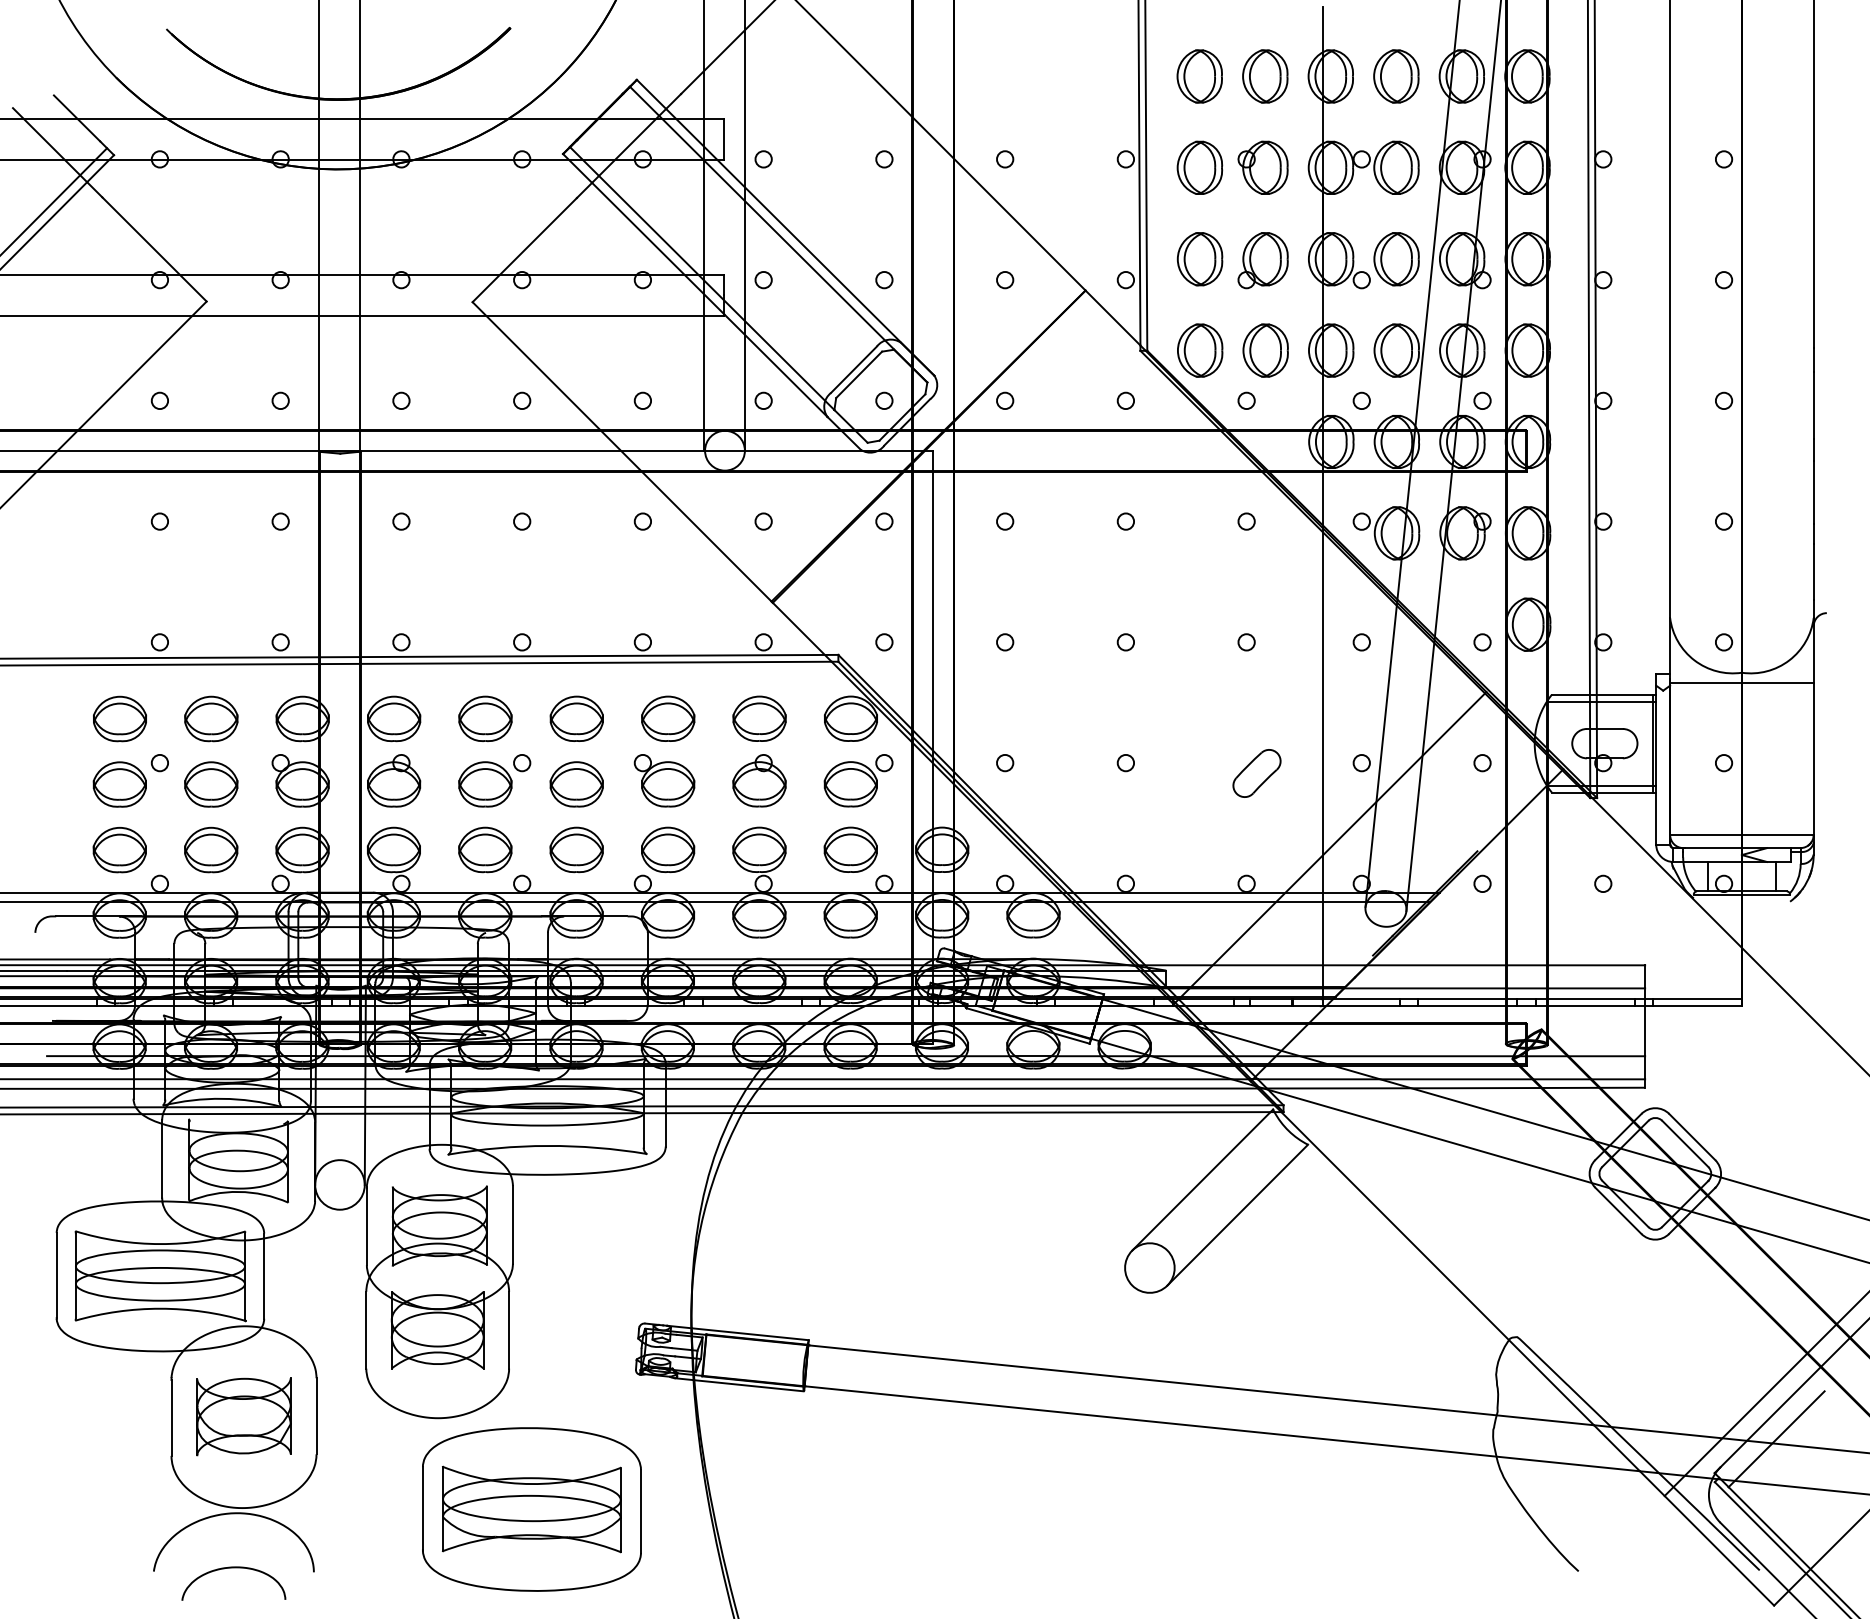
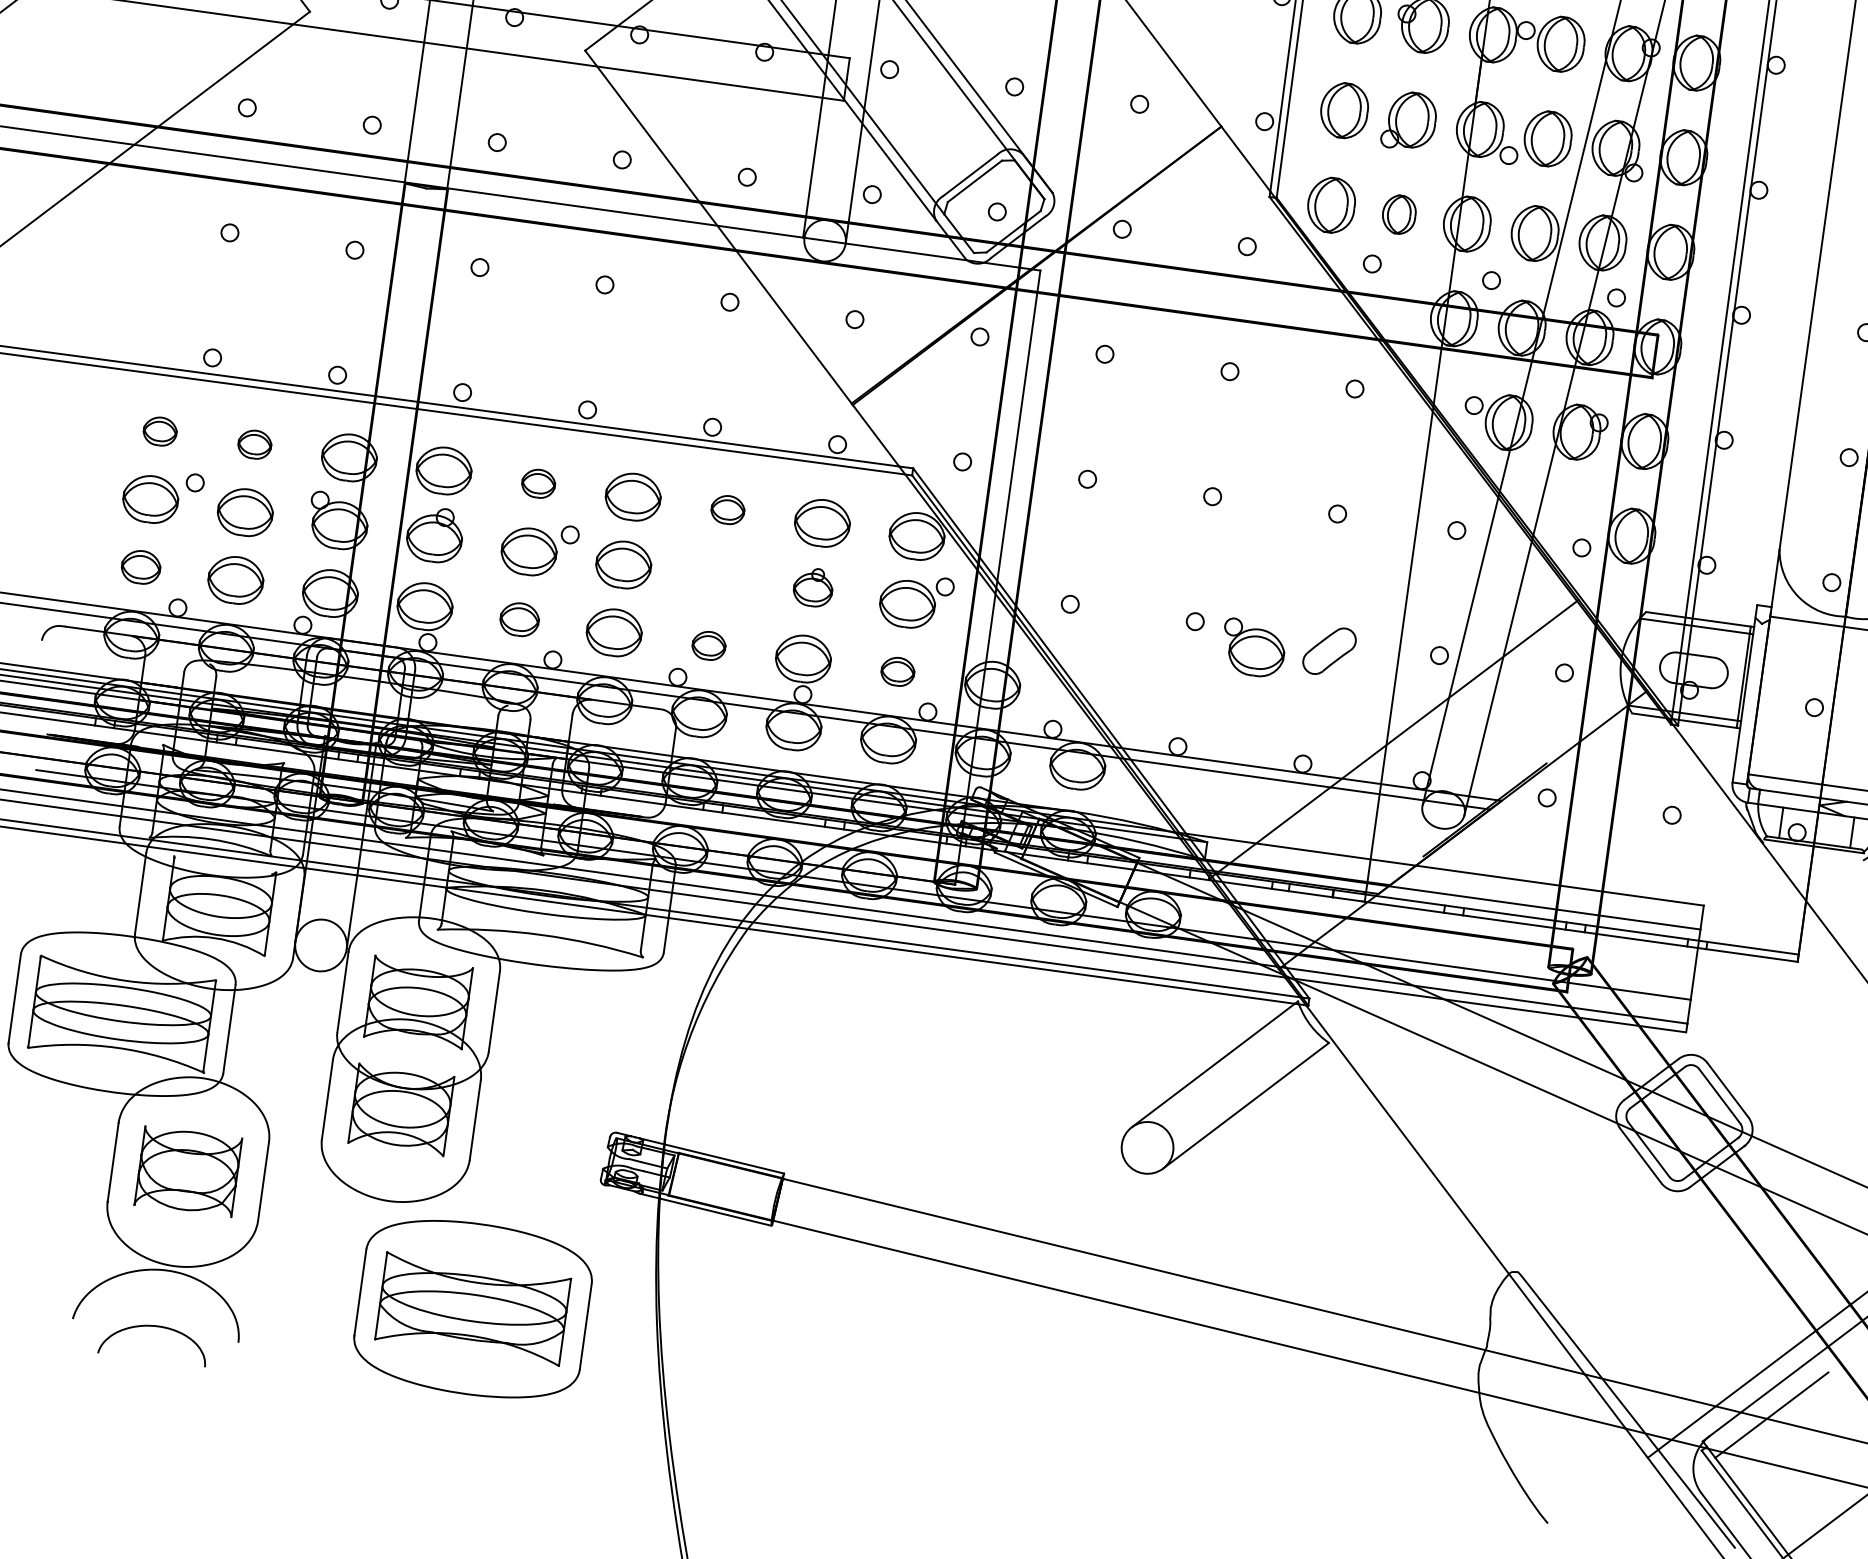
part: (1265, 350) -> (1399, 214), size x0.7
part: (119, 718) -> (159, 430), size x0.6
part: (211, 718) -> (255, 444), size x0.6
part: (485, 718) -> (538, 483), size x0.6
part: (668, 718) -> (728, 509), size x0.6
part: (664, 780) -> (1253, 648), moved
part: (759, 780) -> (813, 587), size x0.7
part: (485, 849) -> (519, 619), size x0.7
part: (668, 849) -> (709, 645), size x0.6
part: (850, 849) -> (897, 671), size x0.6
part: (119, 850) -> (140, 567), size x0.7

